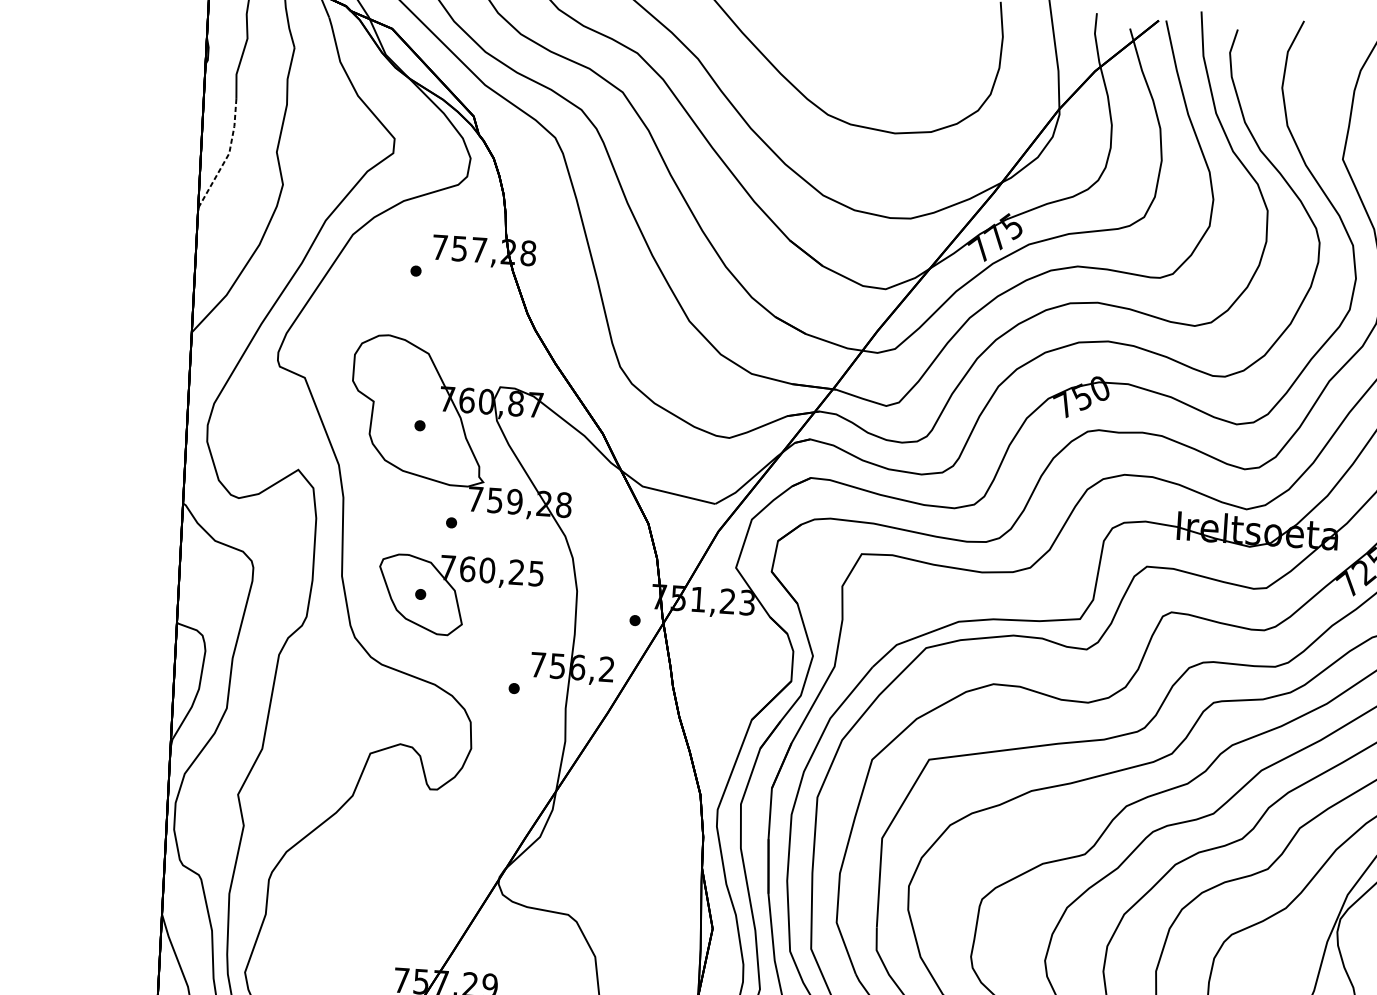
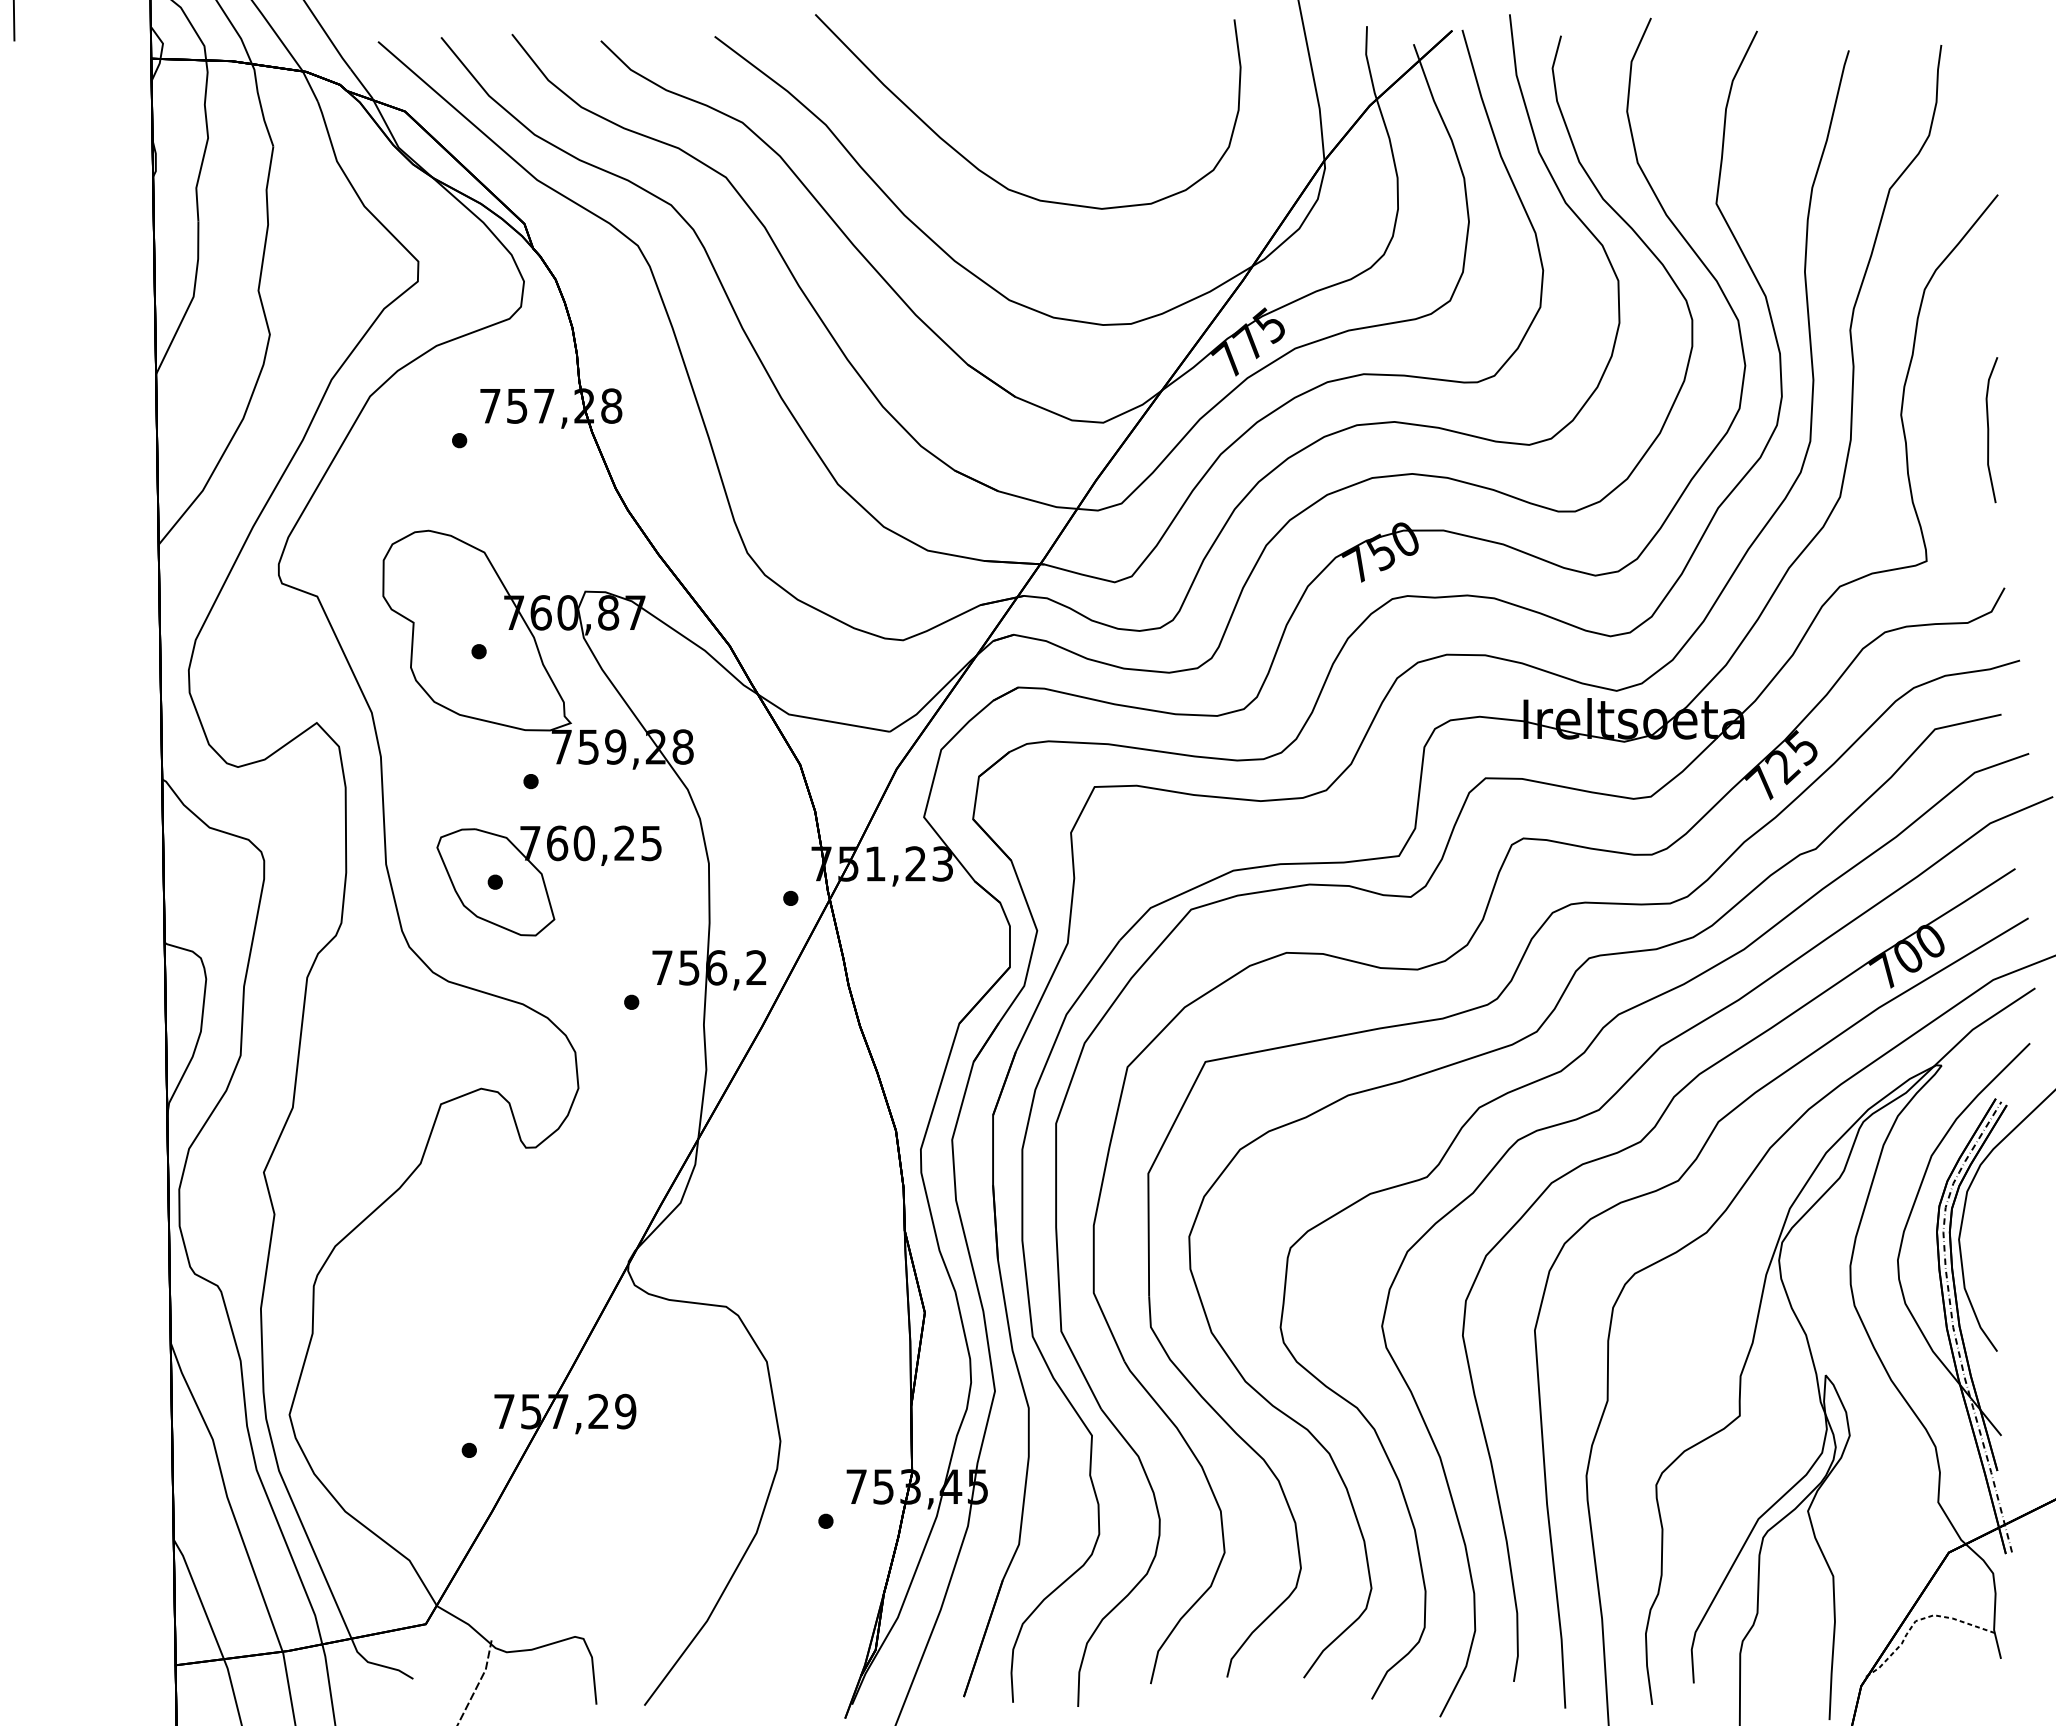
line: (227, 156) -> (191, 301), dashed -> solid

